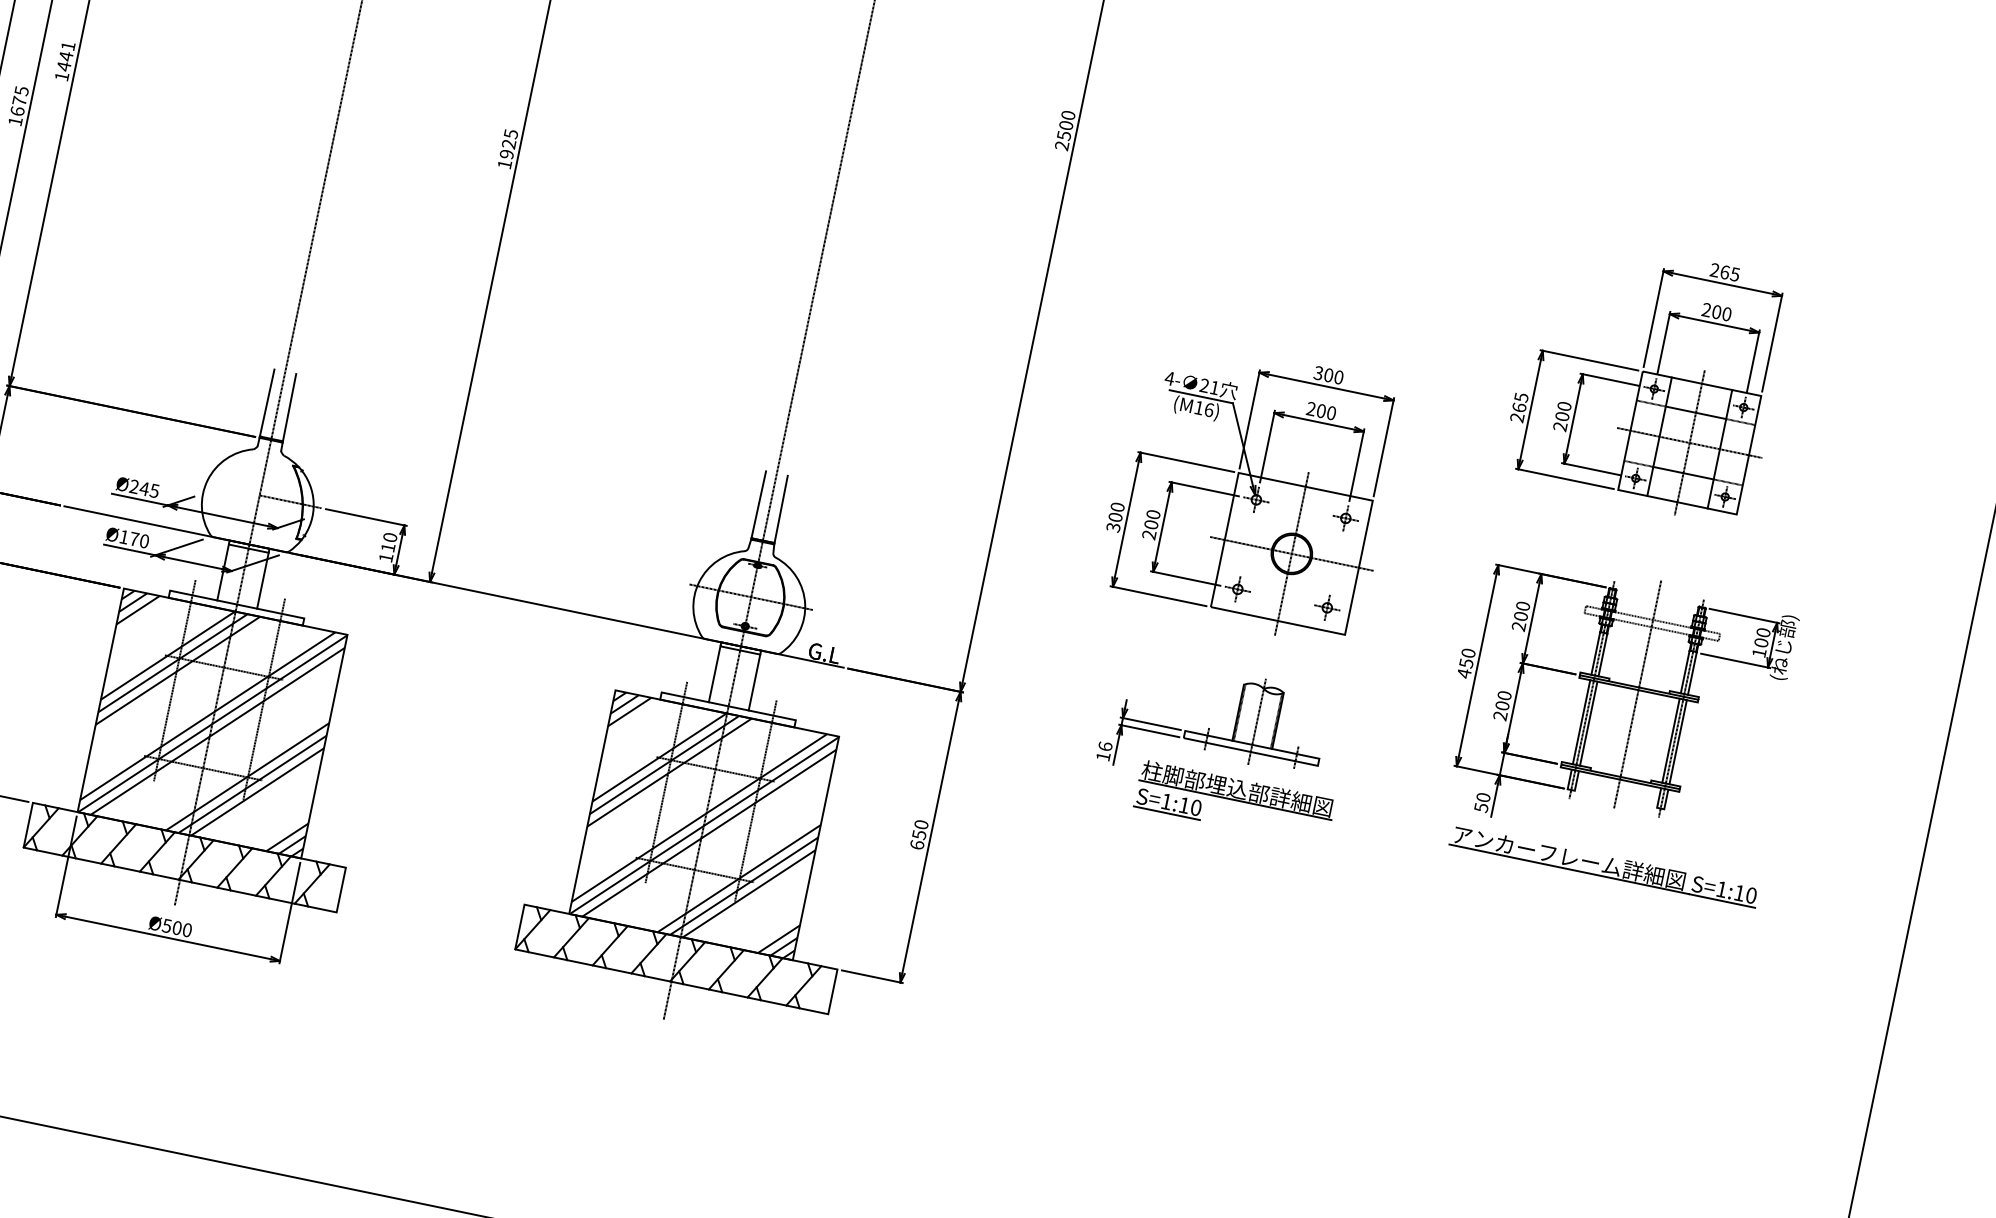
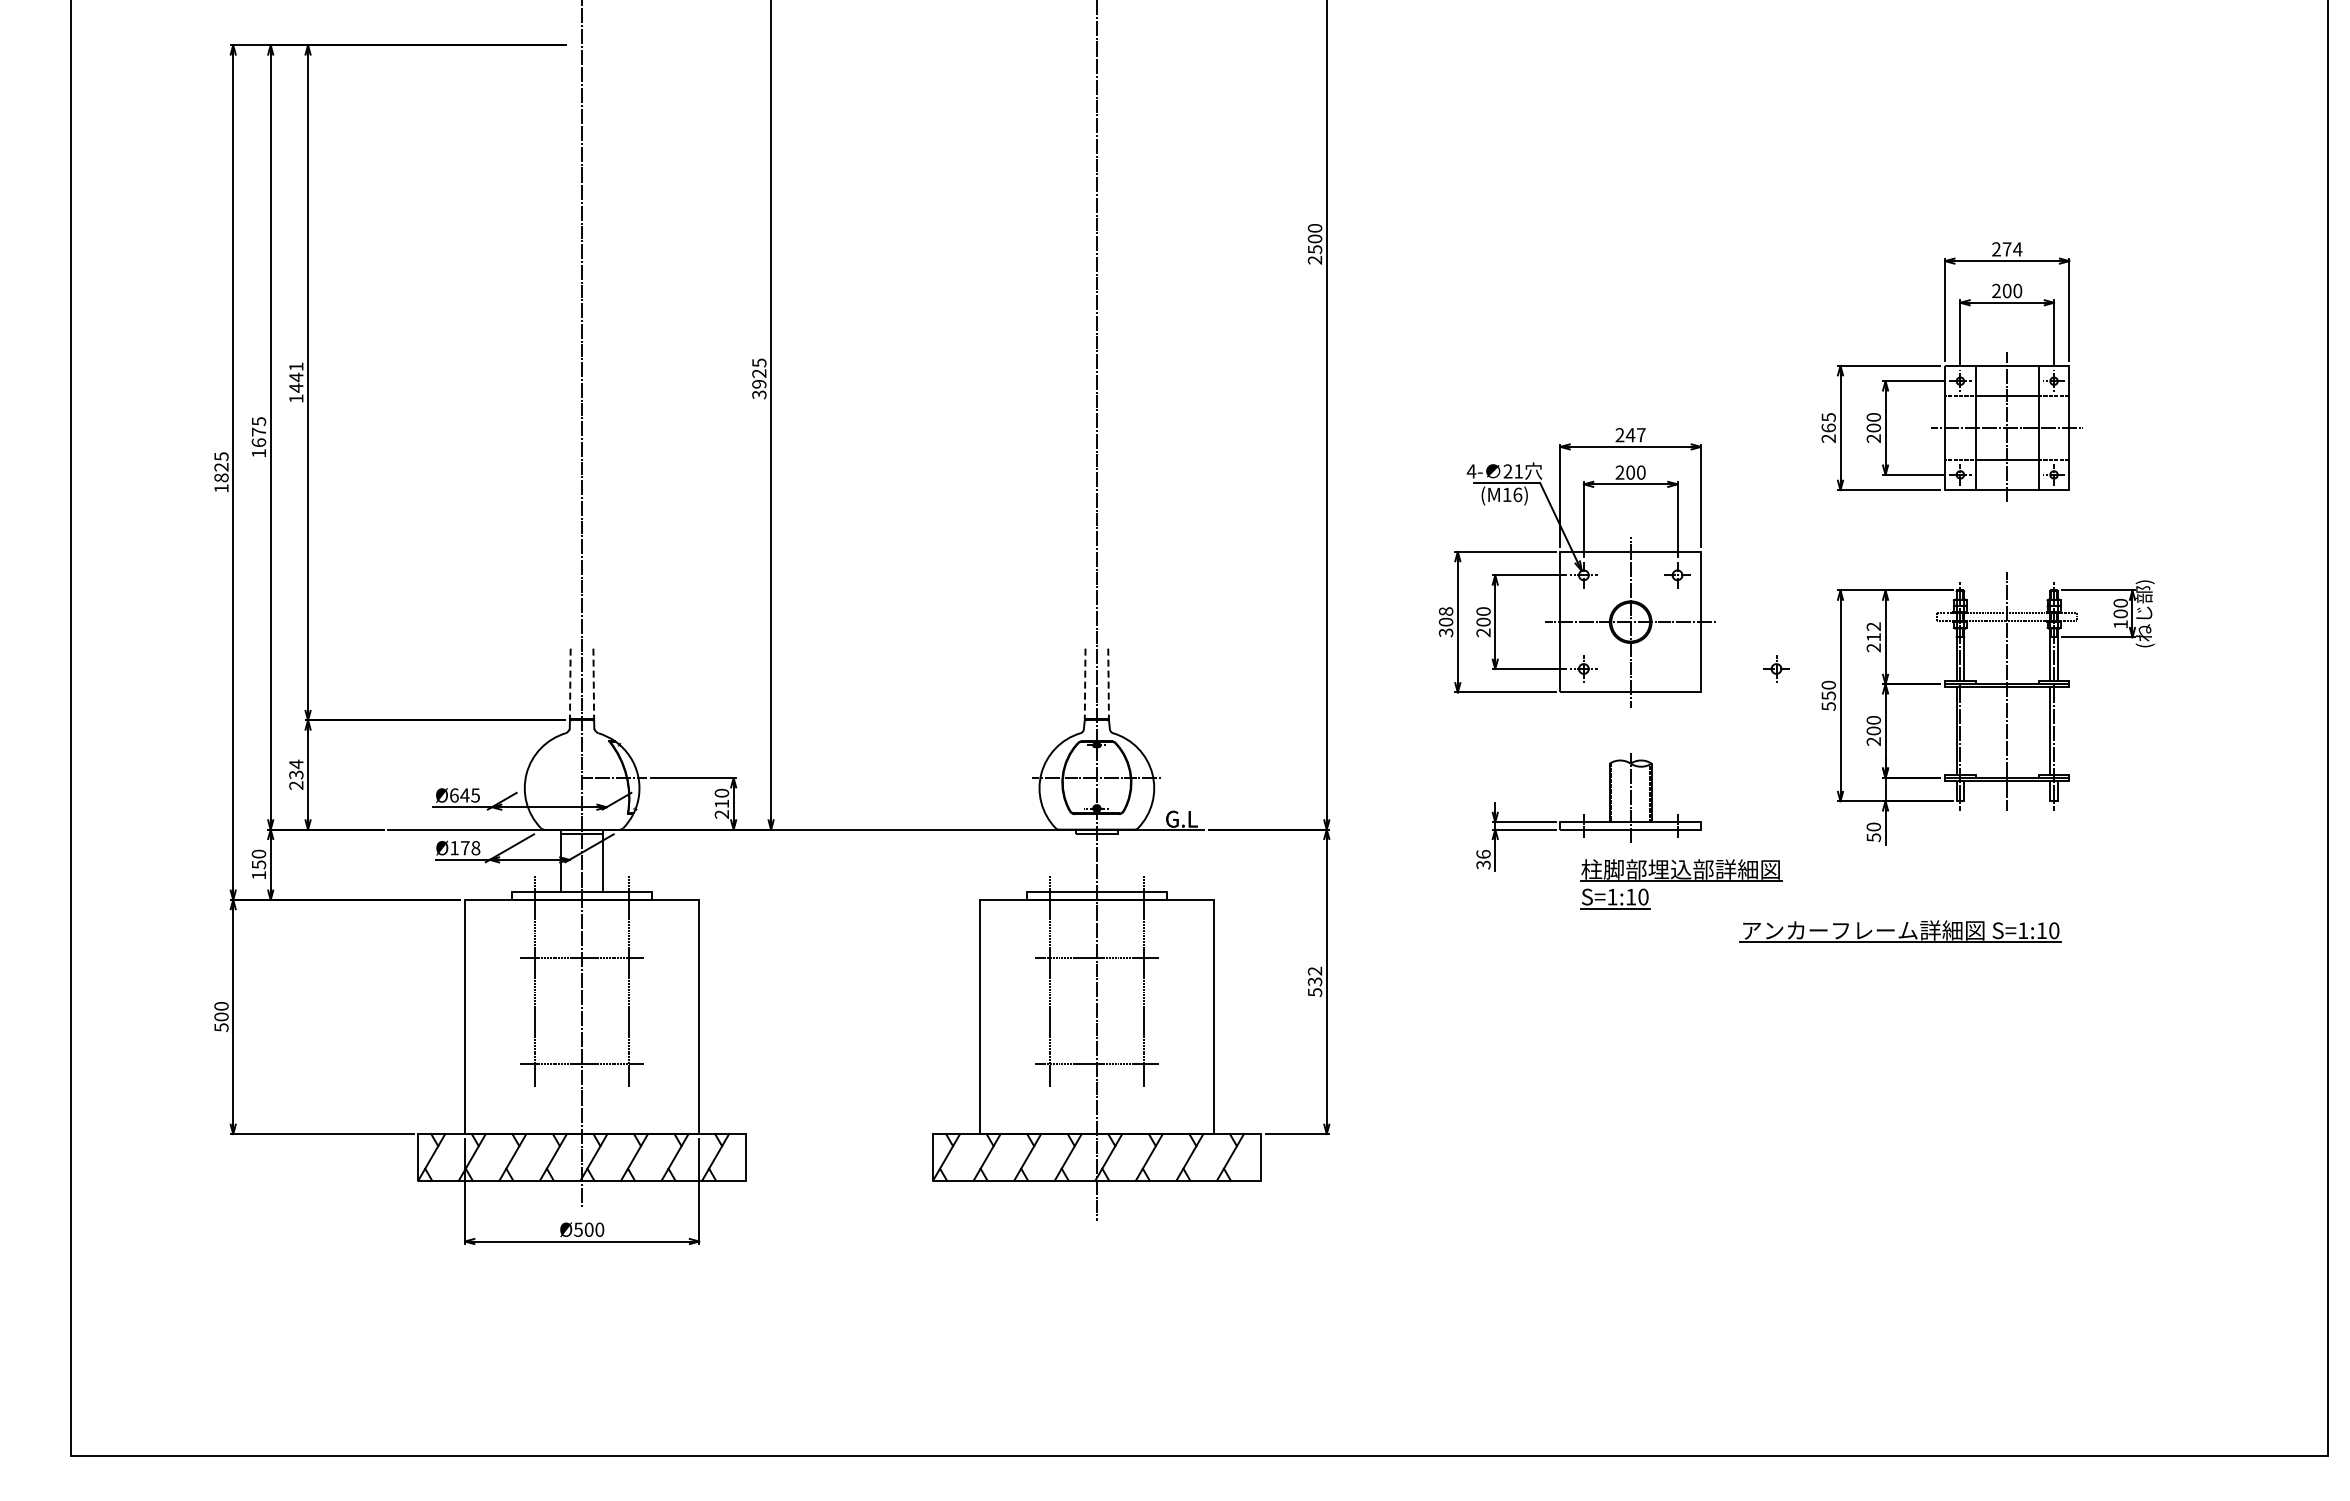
text: (505, 164) -> (759, 394), 1925 -> 3925
text: (1730, 273) -> (2012, 249), 265 -> 274
text: (1328, 375) -> (1630, 435), 300 -> 247
line: (267, 403) -> (570, 684), solid -> dashed
line: (289, 408) -> (593, 684), solid -> dashed
text: (134, 486) -> (454, 795), Ø245 -> Ø645
line: (758, 505) -> (1085, 684), solid -> dashed
text: (1117, 507) -> (1445, 611), 300 -> 308
line: (780, 510) -> (1108, 684), solid -> dashed
text: (144, 541) -> (475, 848), Ø170 -> Ø178
text: (385, 557) -> (721, 814), 110 -> 210
part: (1327, 607) -> (1776, 668), moved
text: (1521, 610) -> (1873, 631), 200 -> 212
line: (715, 673) -> (1076, 862), removed
text: (1464, 673) -> (1828, 706), 450 -> 550
line: (754, 681) -> (1117, 862), removed
hatch: (213, 723) -> (582, 1016), removed
line: (1589, 723) -> (1964, 730), removed
line: (1677, 741) -> (2057, 730), removed
text: (1103, 756) -> (1483, 864), 16 -> 36
part: (1235, 803) -> (1681, 884), moved
hatch: (703, 824) -> (1096, 1016), removed
text: (918, 834) -> (1314, 981), 650 -> 532
part: (1604, 865) -> (1900, 931), moved

